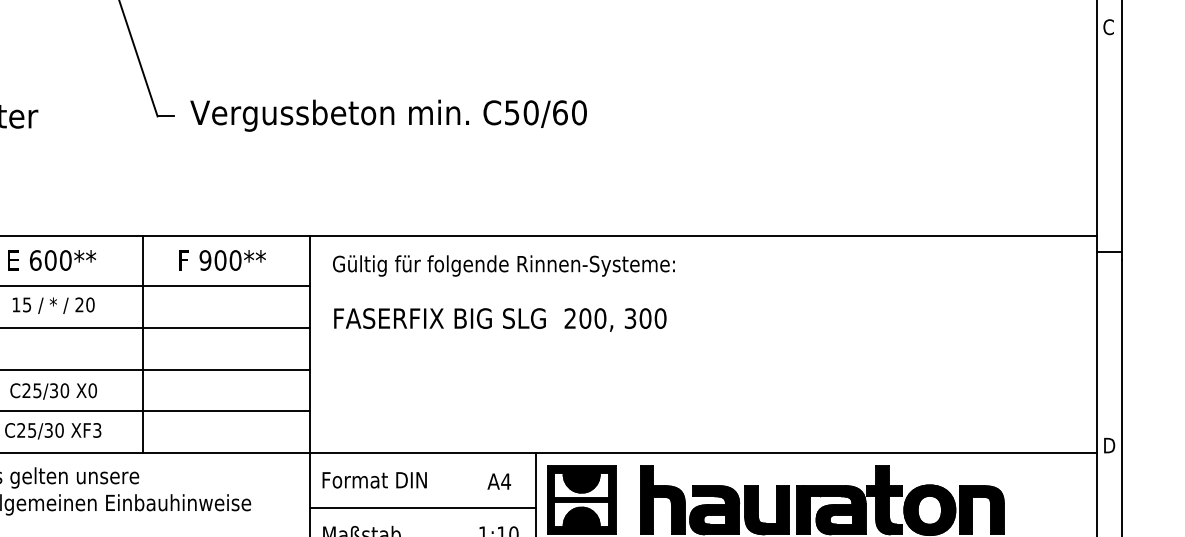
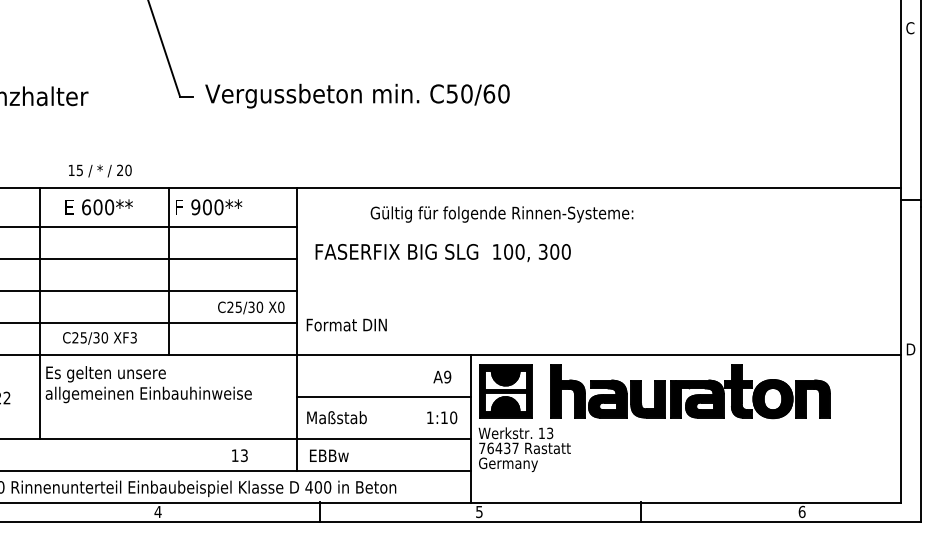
text: (223, 260) -> (209, 207), moved
text: (503, 265) -> (501, 214), moved
text: (53, 305) -> (100, 170), moved
text: (569, 318) -> (496, 251), 200, -> 100,
text: (53, 390) -> (251, 307), moved
text: (374, 479) -> (346, 324), moved
text: (505, 480) -> (447, 376), A4 -> A9

